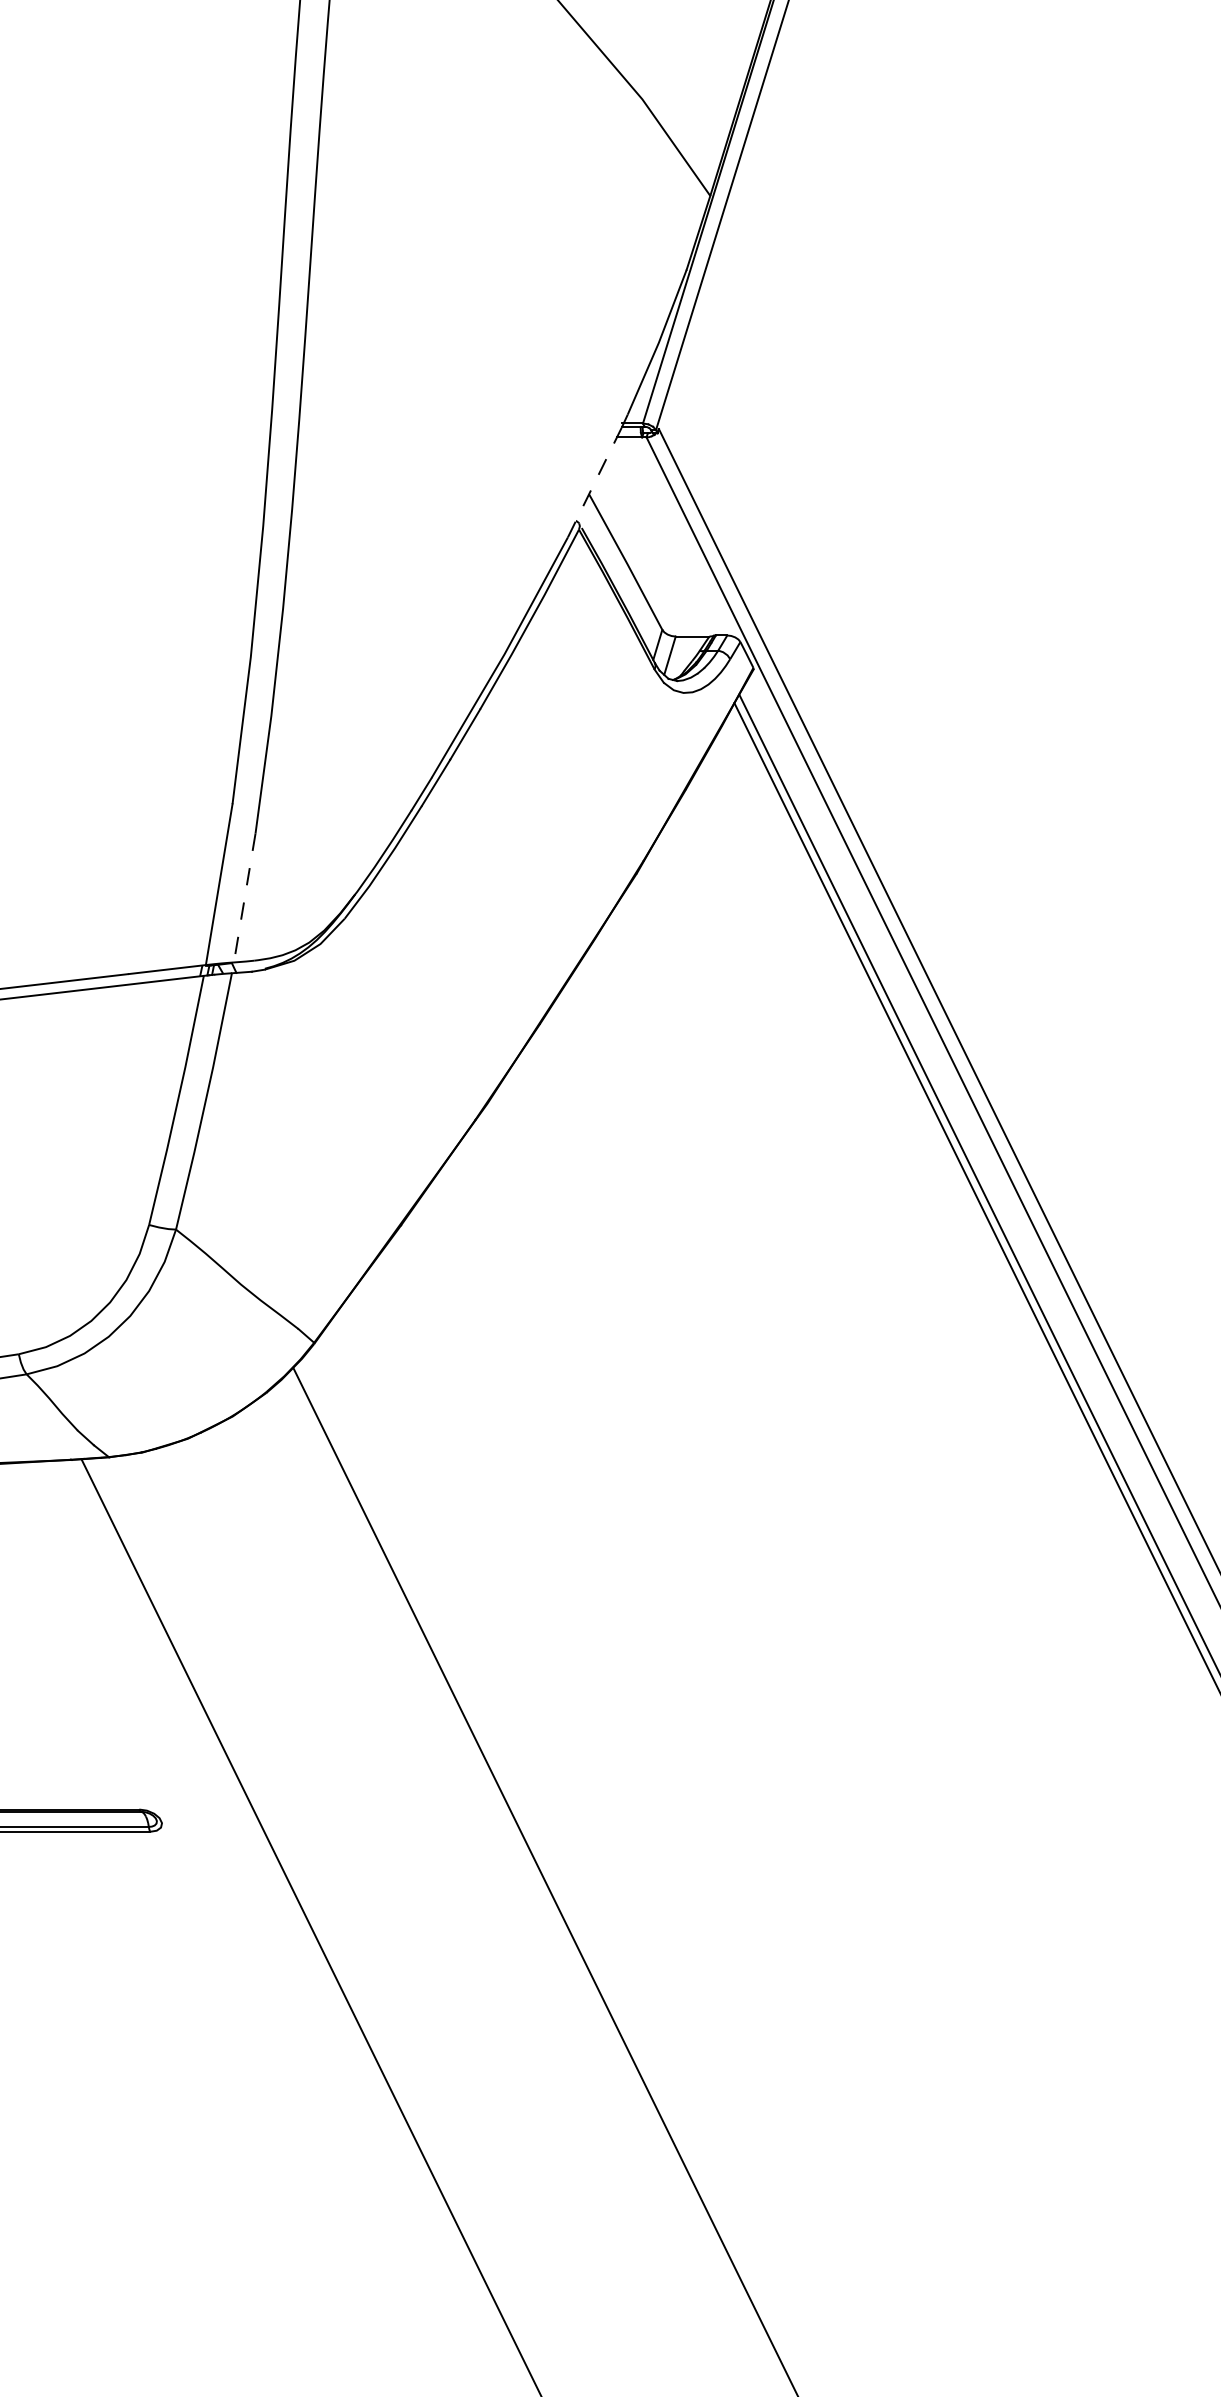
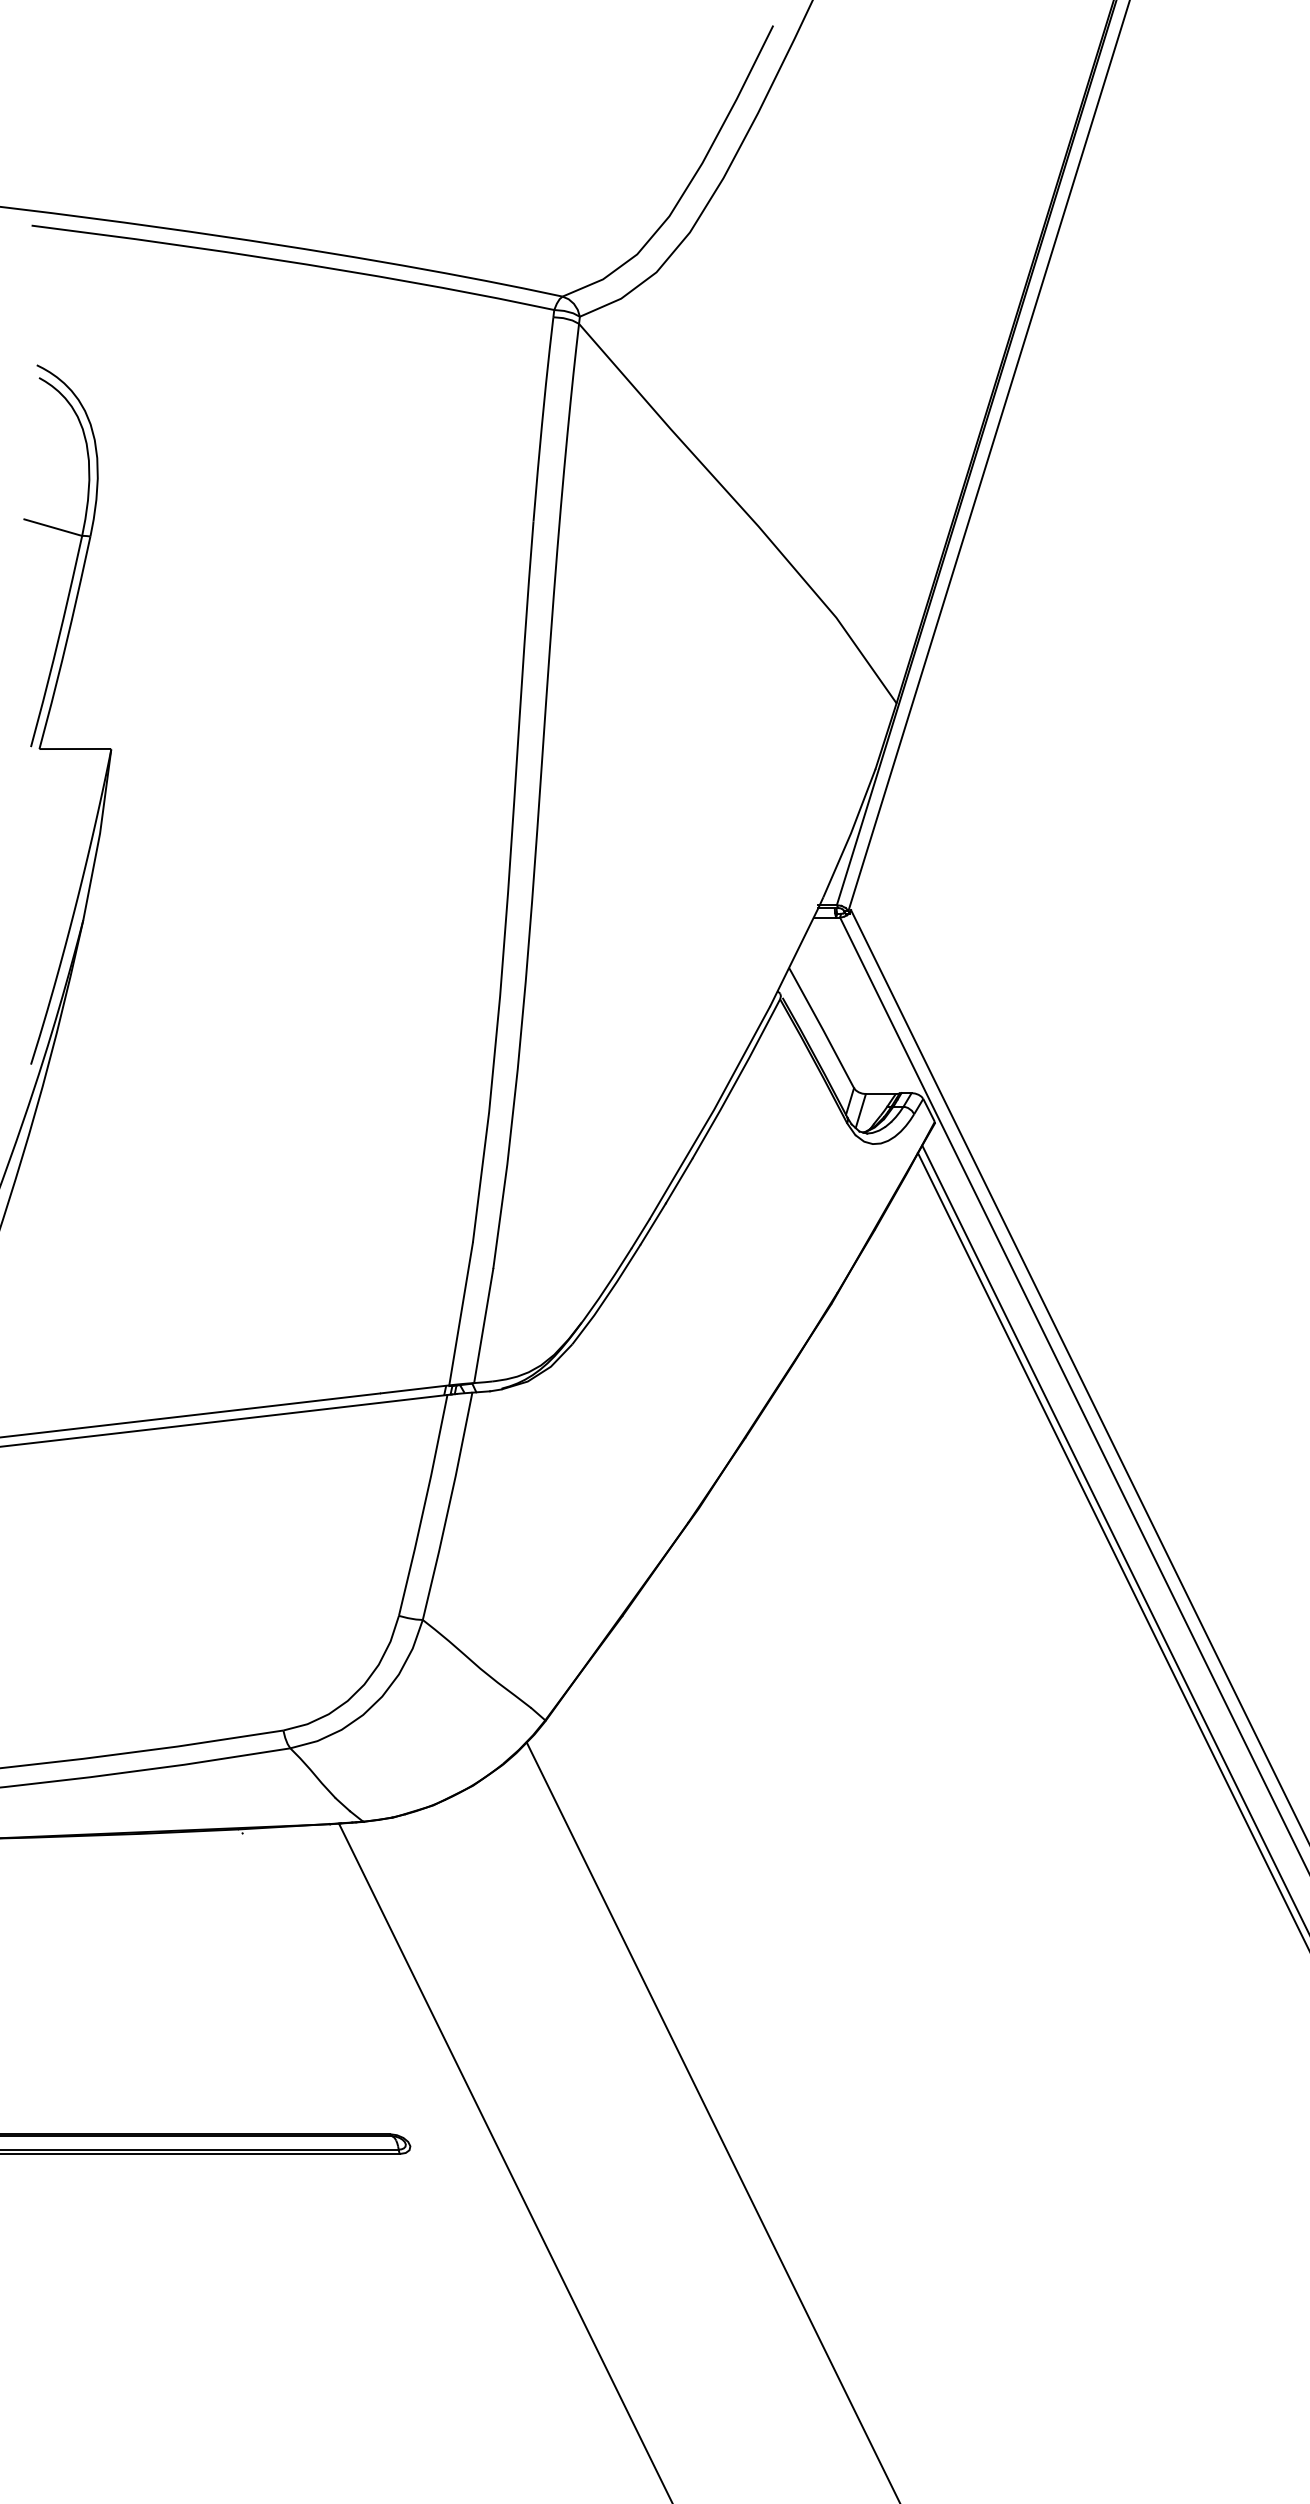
line: (595, 482) -> (794, 957), dashed -> solid
line: (244, 897) -> (483, 1325), dashed -> solid

